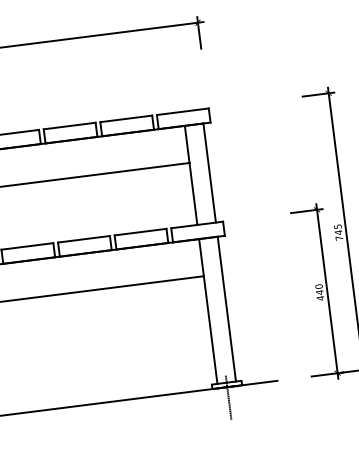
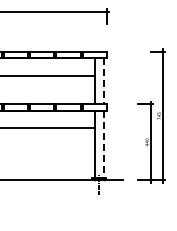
line: (209, 173) -> (103, 81), solid -> dashed
line: (226, 308) -> (103, 144), solid -> dashed

